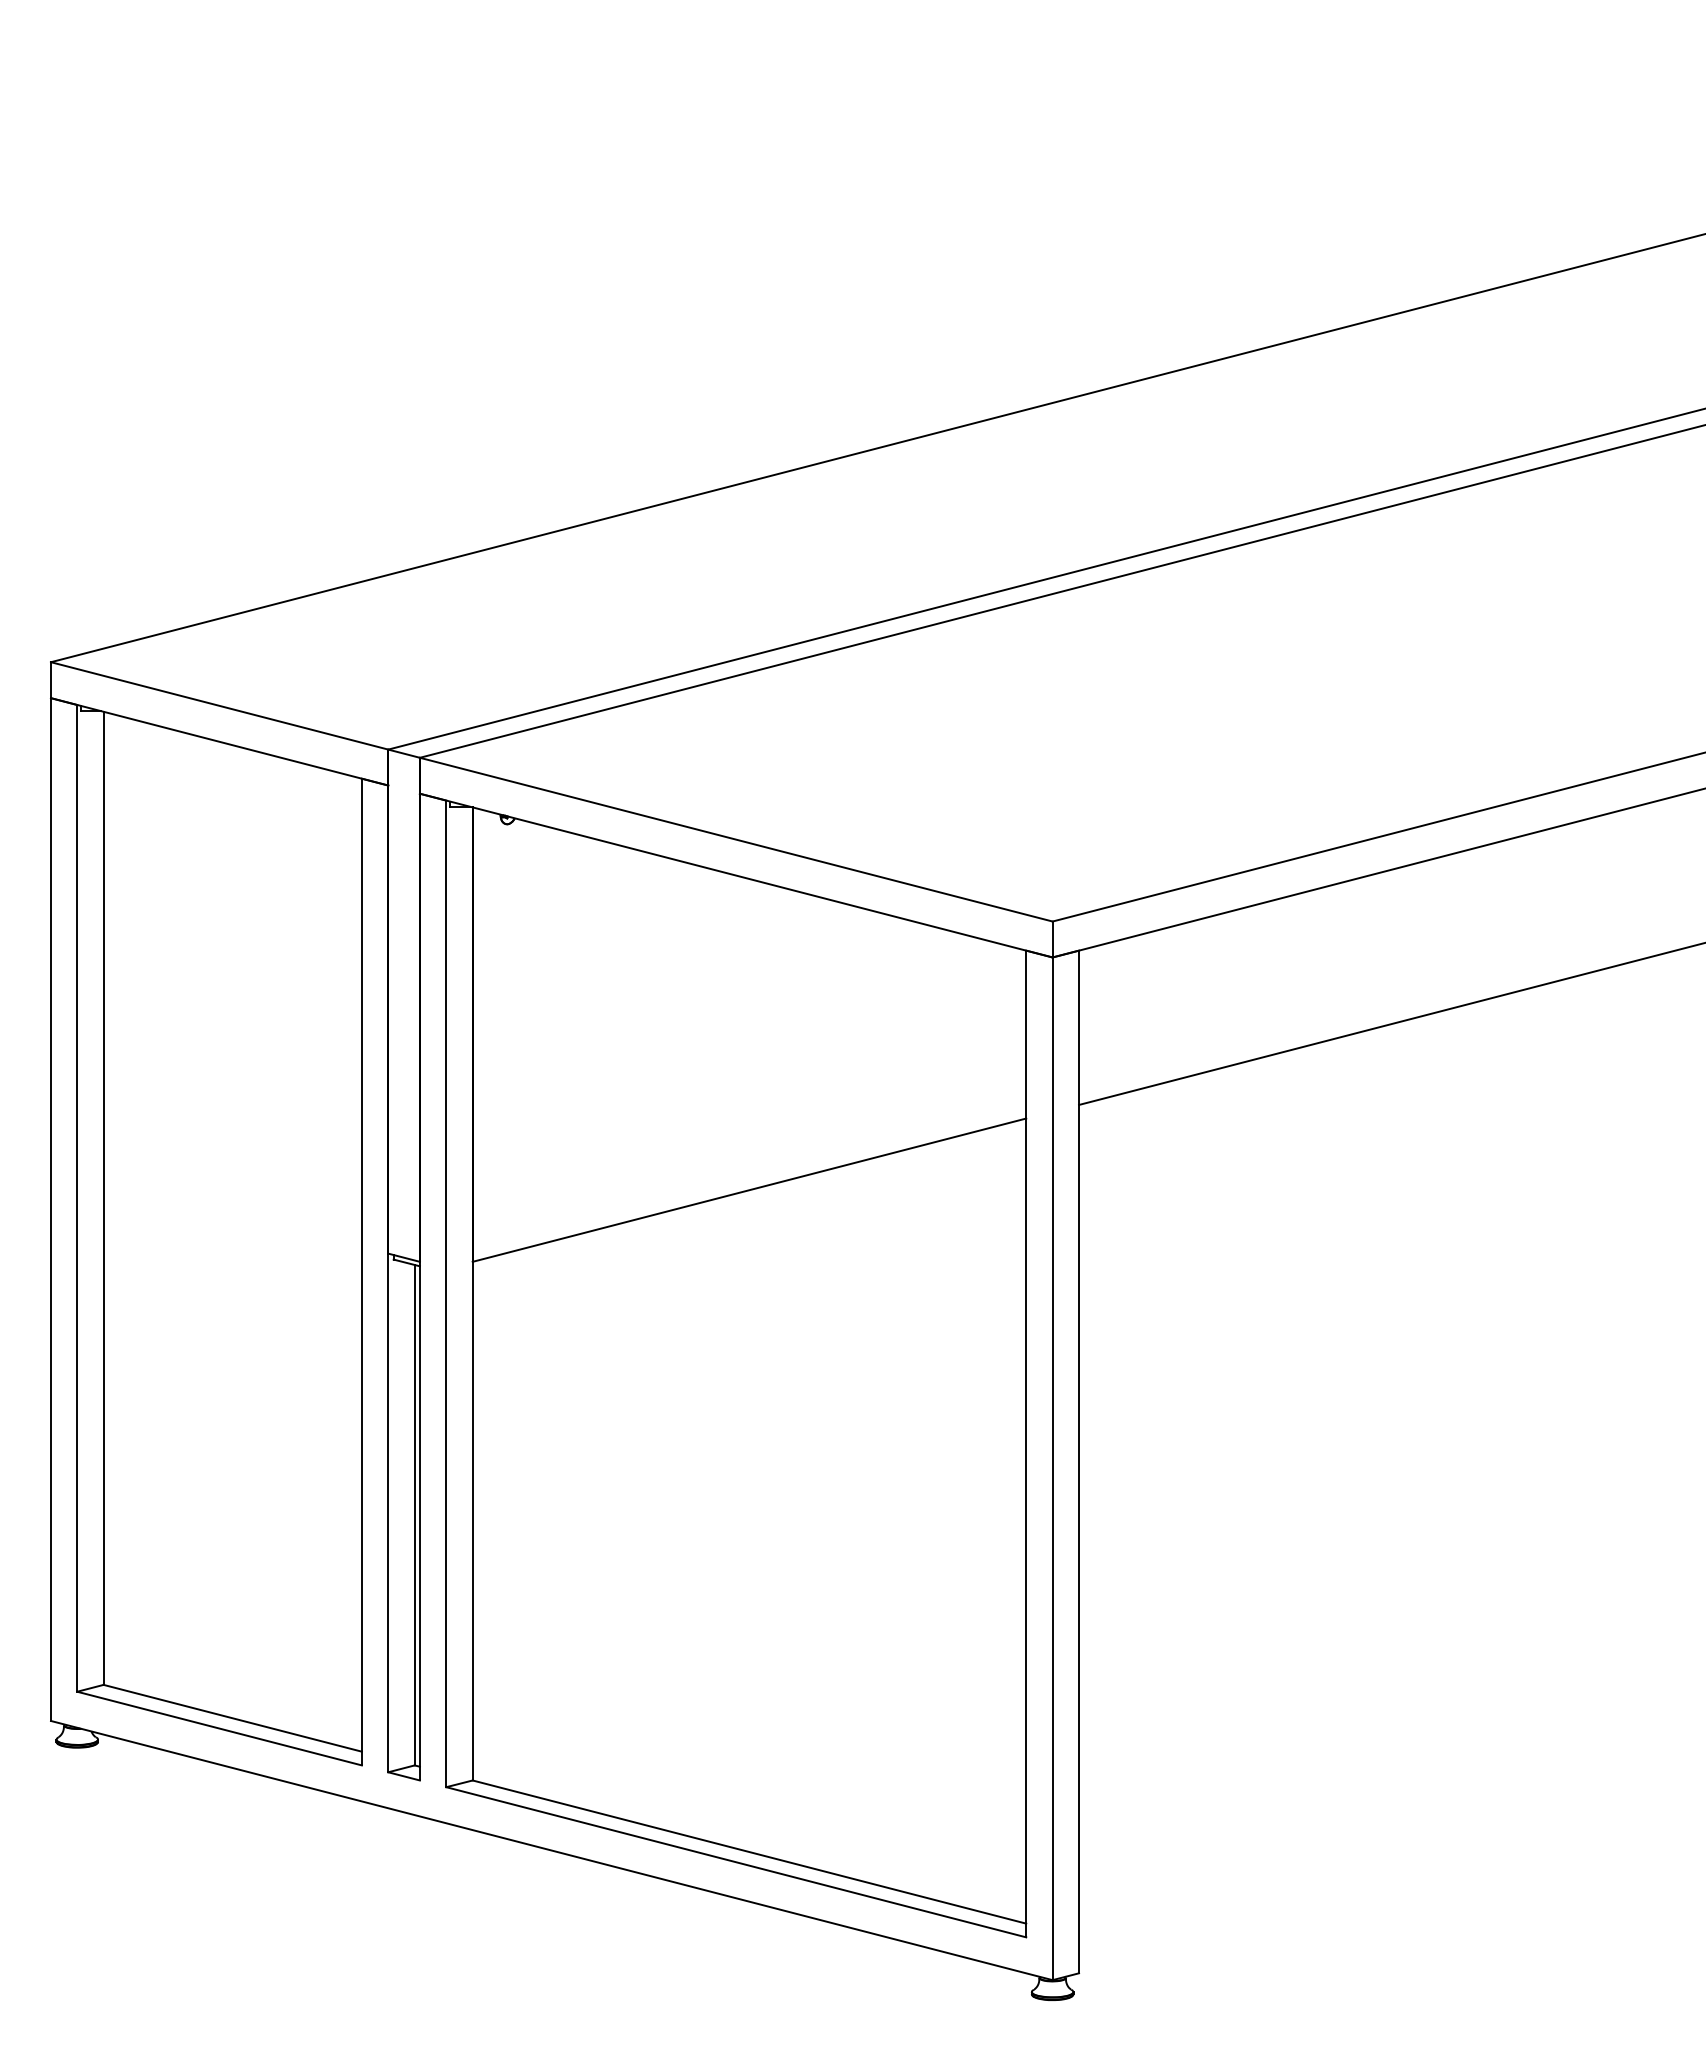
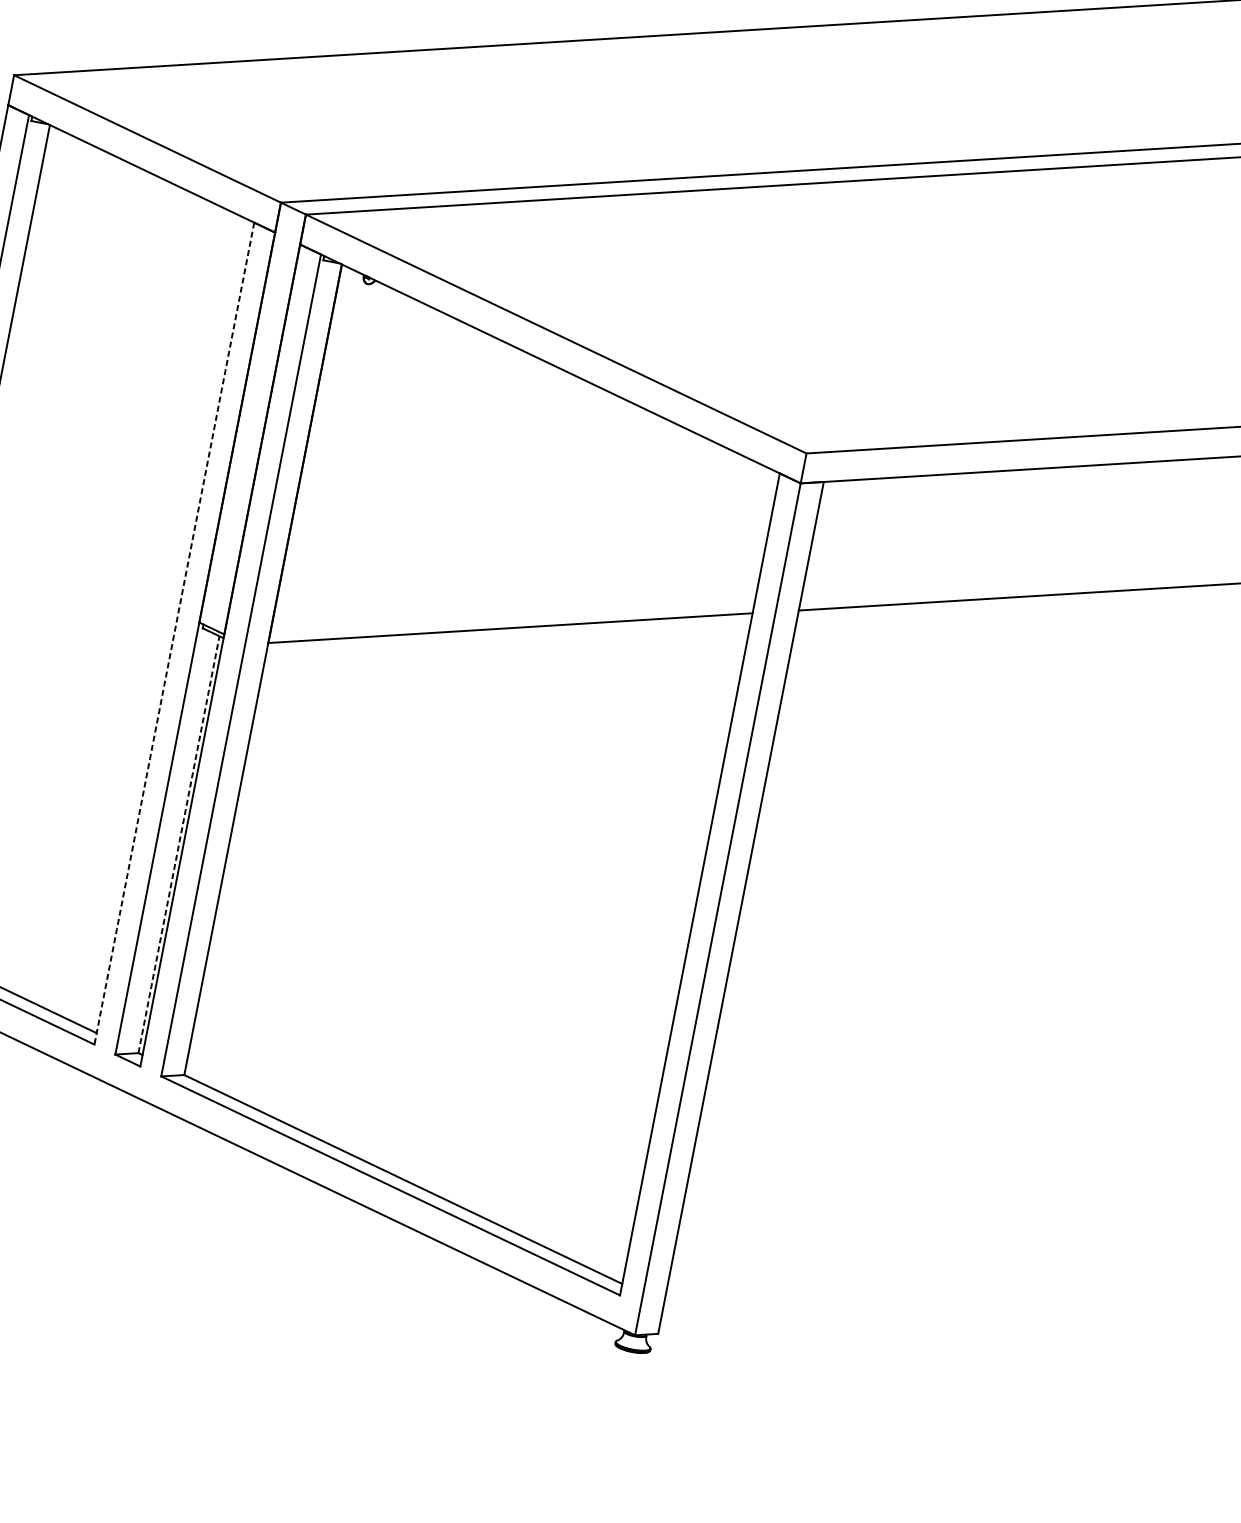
line: (361, 1272) -> (173, 633), solid -> dashed
line: (414, 1514) -> (178, 844), solid -> dashed

